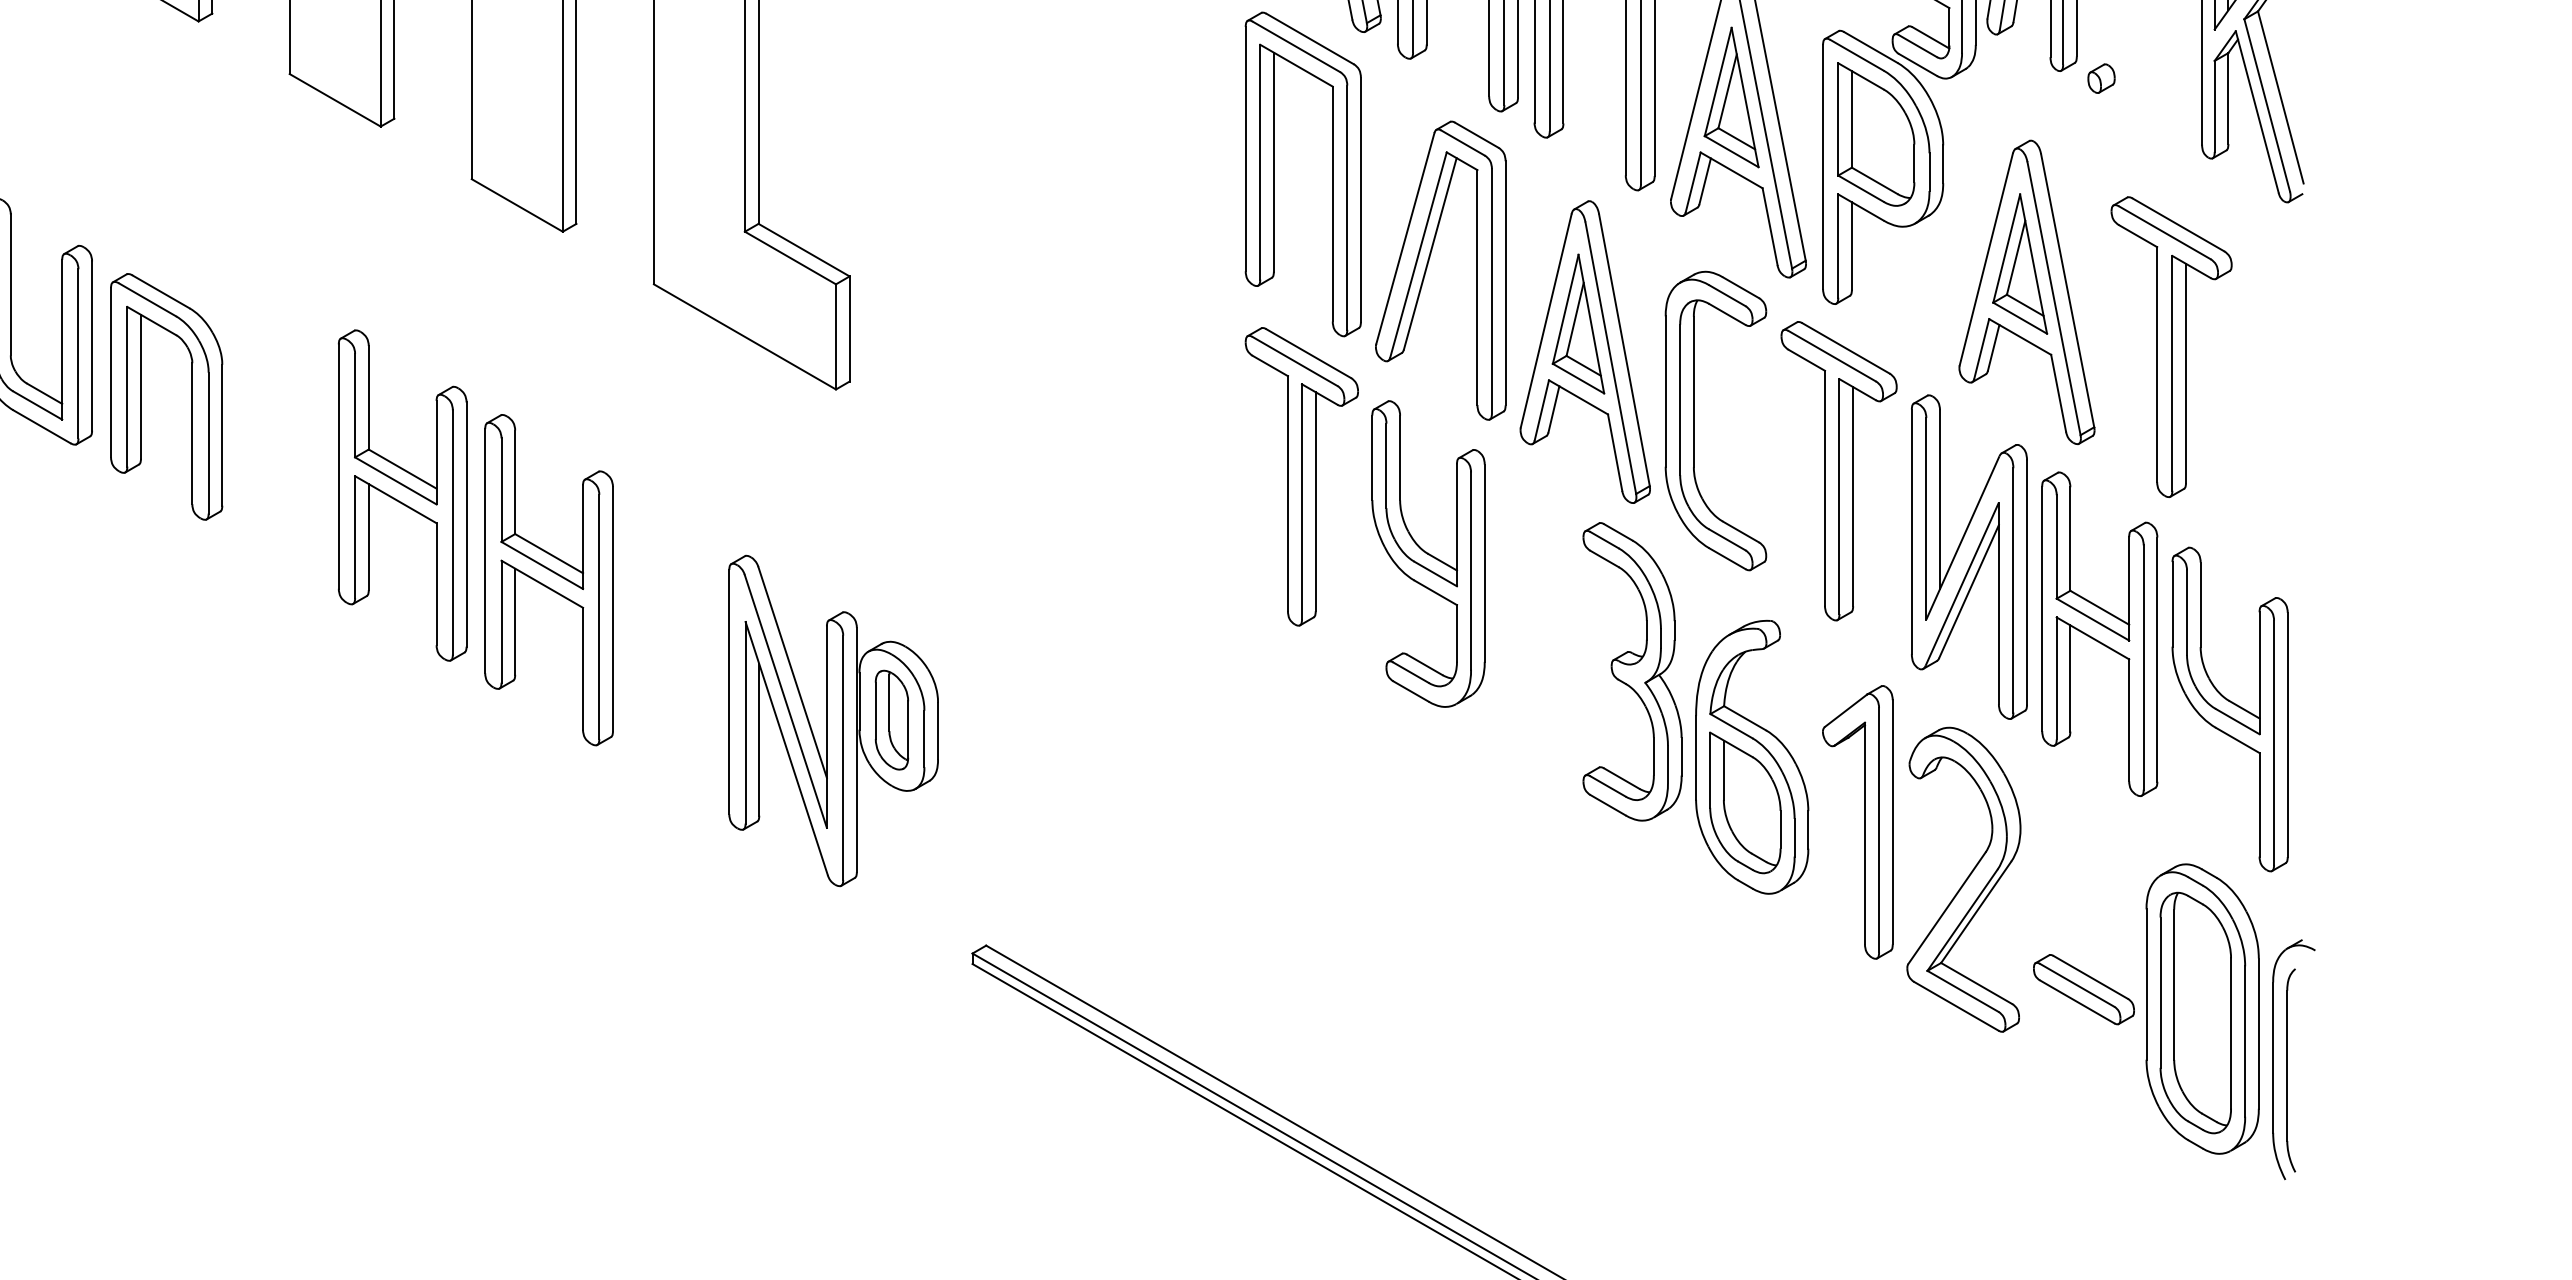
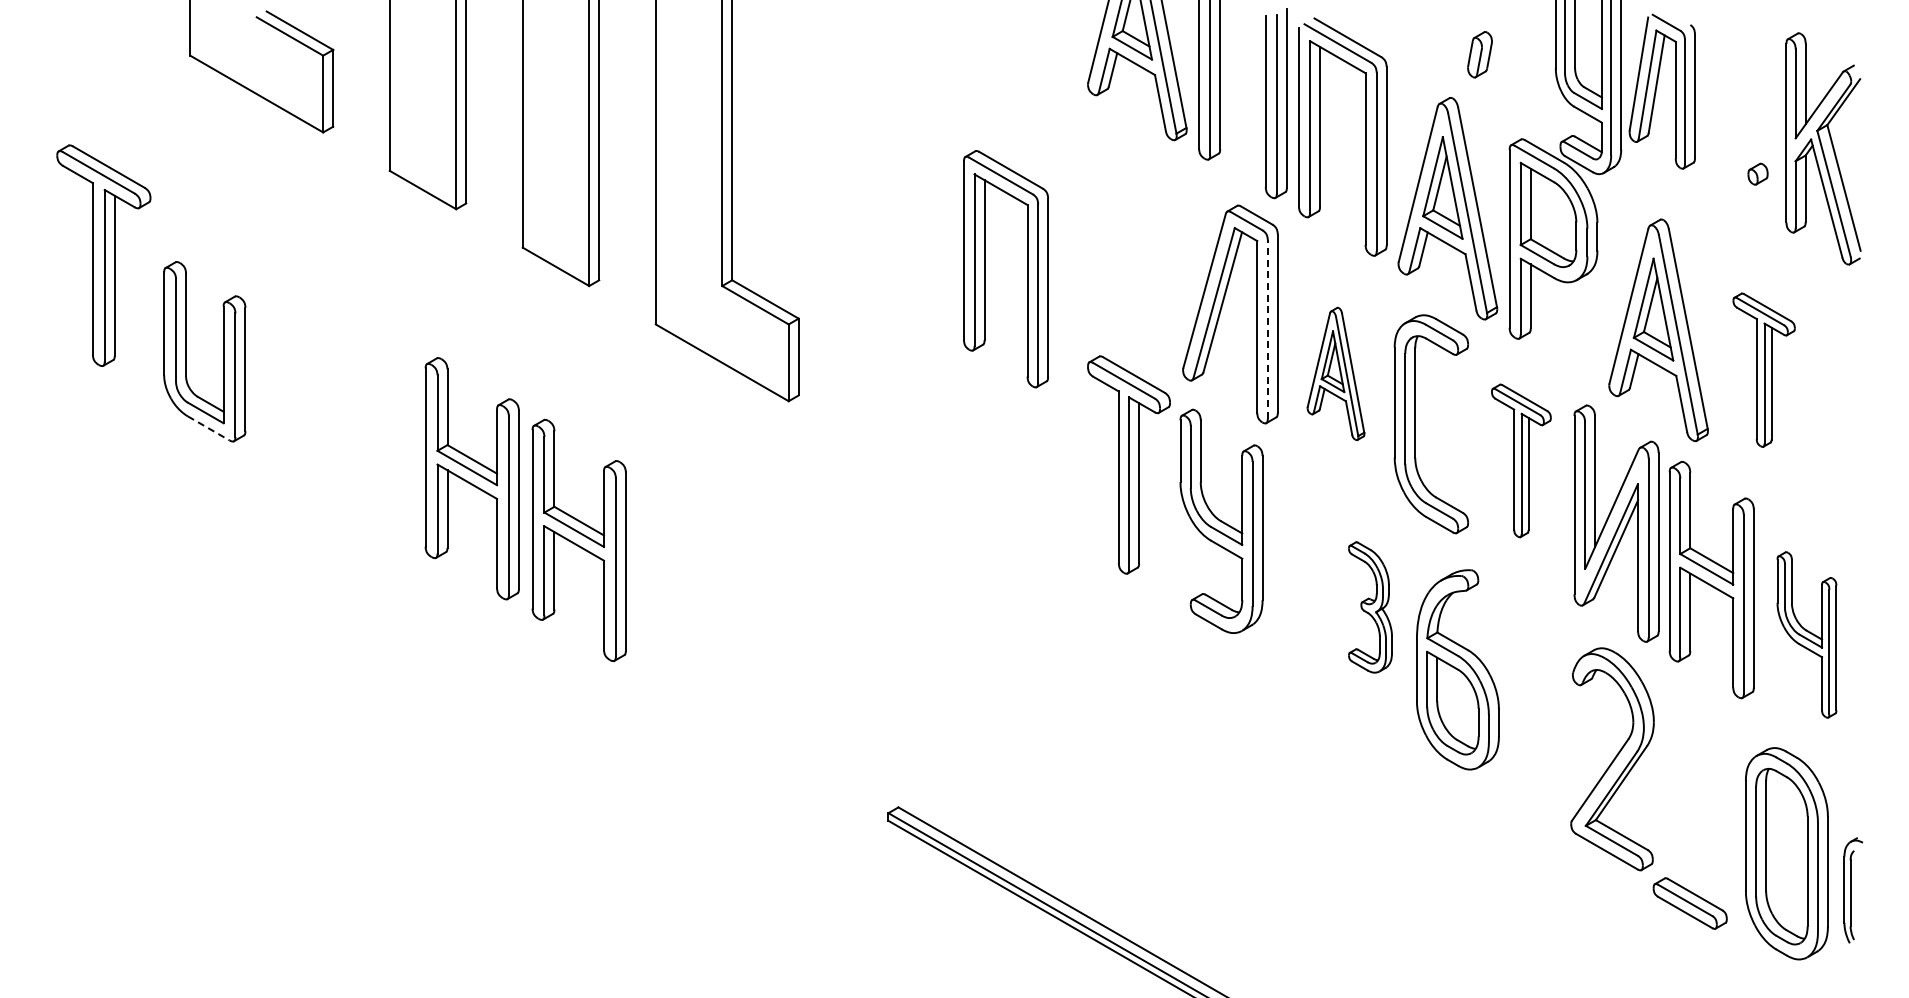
part: (2100, 77) -> (1757, 173), moved
part: (1275, 174) -> (985, 269), moved
line: (1491, 289) -> (1267, 328), solid -> dashed
part: (2170, 346) -> (1763, 369), size x0.7
part: (1584, 351) -> (1335, 373), size x0.6
part: (141, 396) -> (281, 406), removed
line: (42, 426) -> (209, 428), solid -> dashed
part: (1839, 470) -> (1521, 460), size x0.7
part: (1632, 671) -> (1370, 607), size x0.6
part: (2229, 708) -> (1806, 634), size x0.7
part: (834, 719) -> (787, 642), removed
part: (1857, 821) -> (1534, 716), removed
part: (2082, 989) -> (1689, 903), moved
part: (2293, 1059) -> (1853, 890), size x0.6

